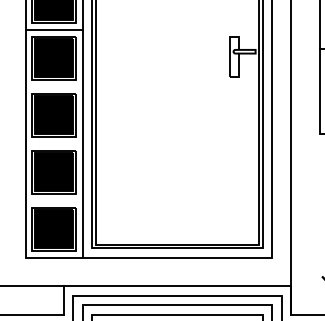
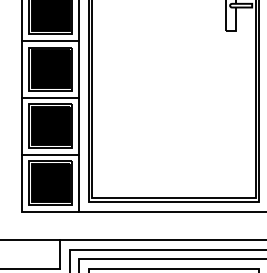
line: (53, 86) -> (50, 40), added
line: (53, 143) -> (50, 97), added
line: (53, 200) -> (50, 154), added

